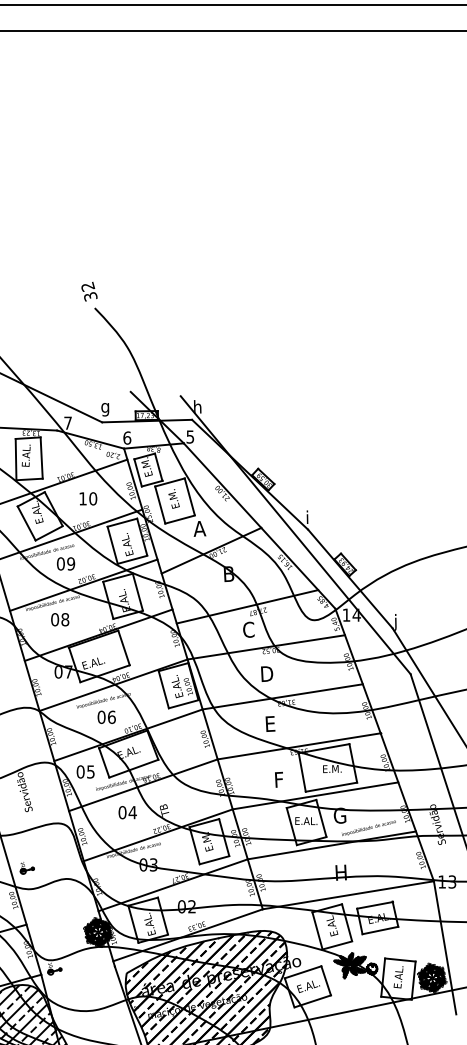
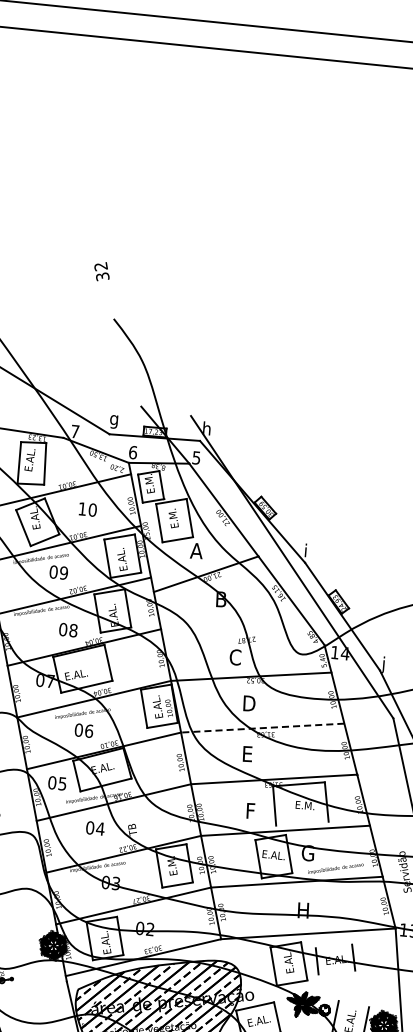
text: (89, 291) -> (102, 271), moved
line: (247, 606) -> (236, 633), removed
text: (60, 619) -> (68, 629), moved
line: (282, 696) -> (262, 727), solid -> dashed
line: (331, 786) -> (302, 823), removed
line: (375, 905) -> (334, 946), removed
line: (380, 930) -> (337, 972), removed
line: (400, 959) -> (354, 1003), removed

